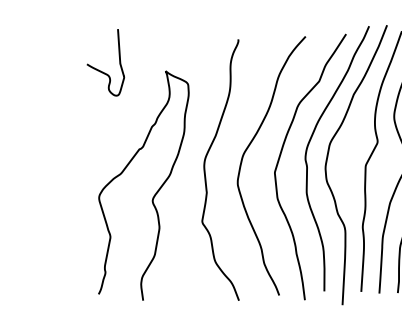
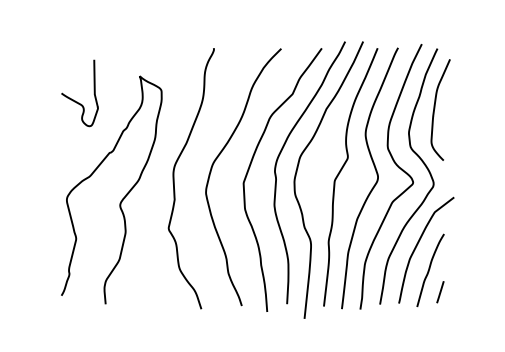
curve: (101, 70) -> (75, 100), moved

